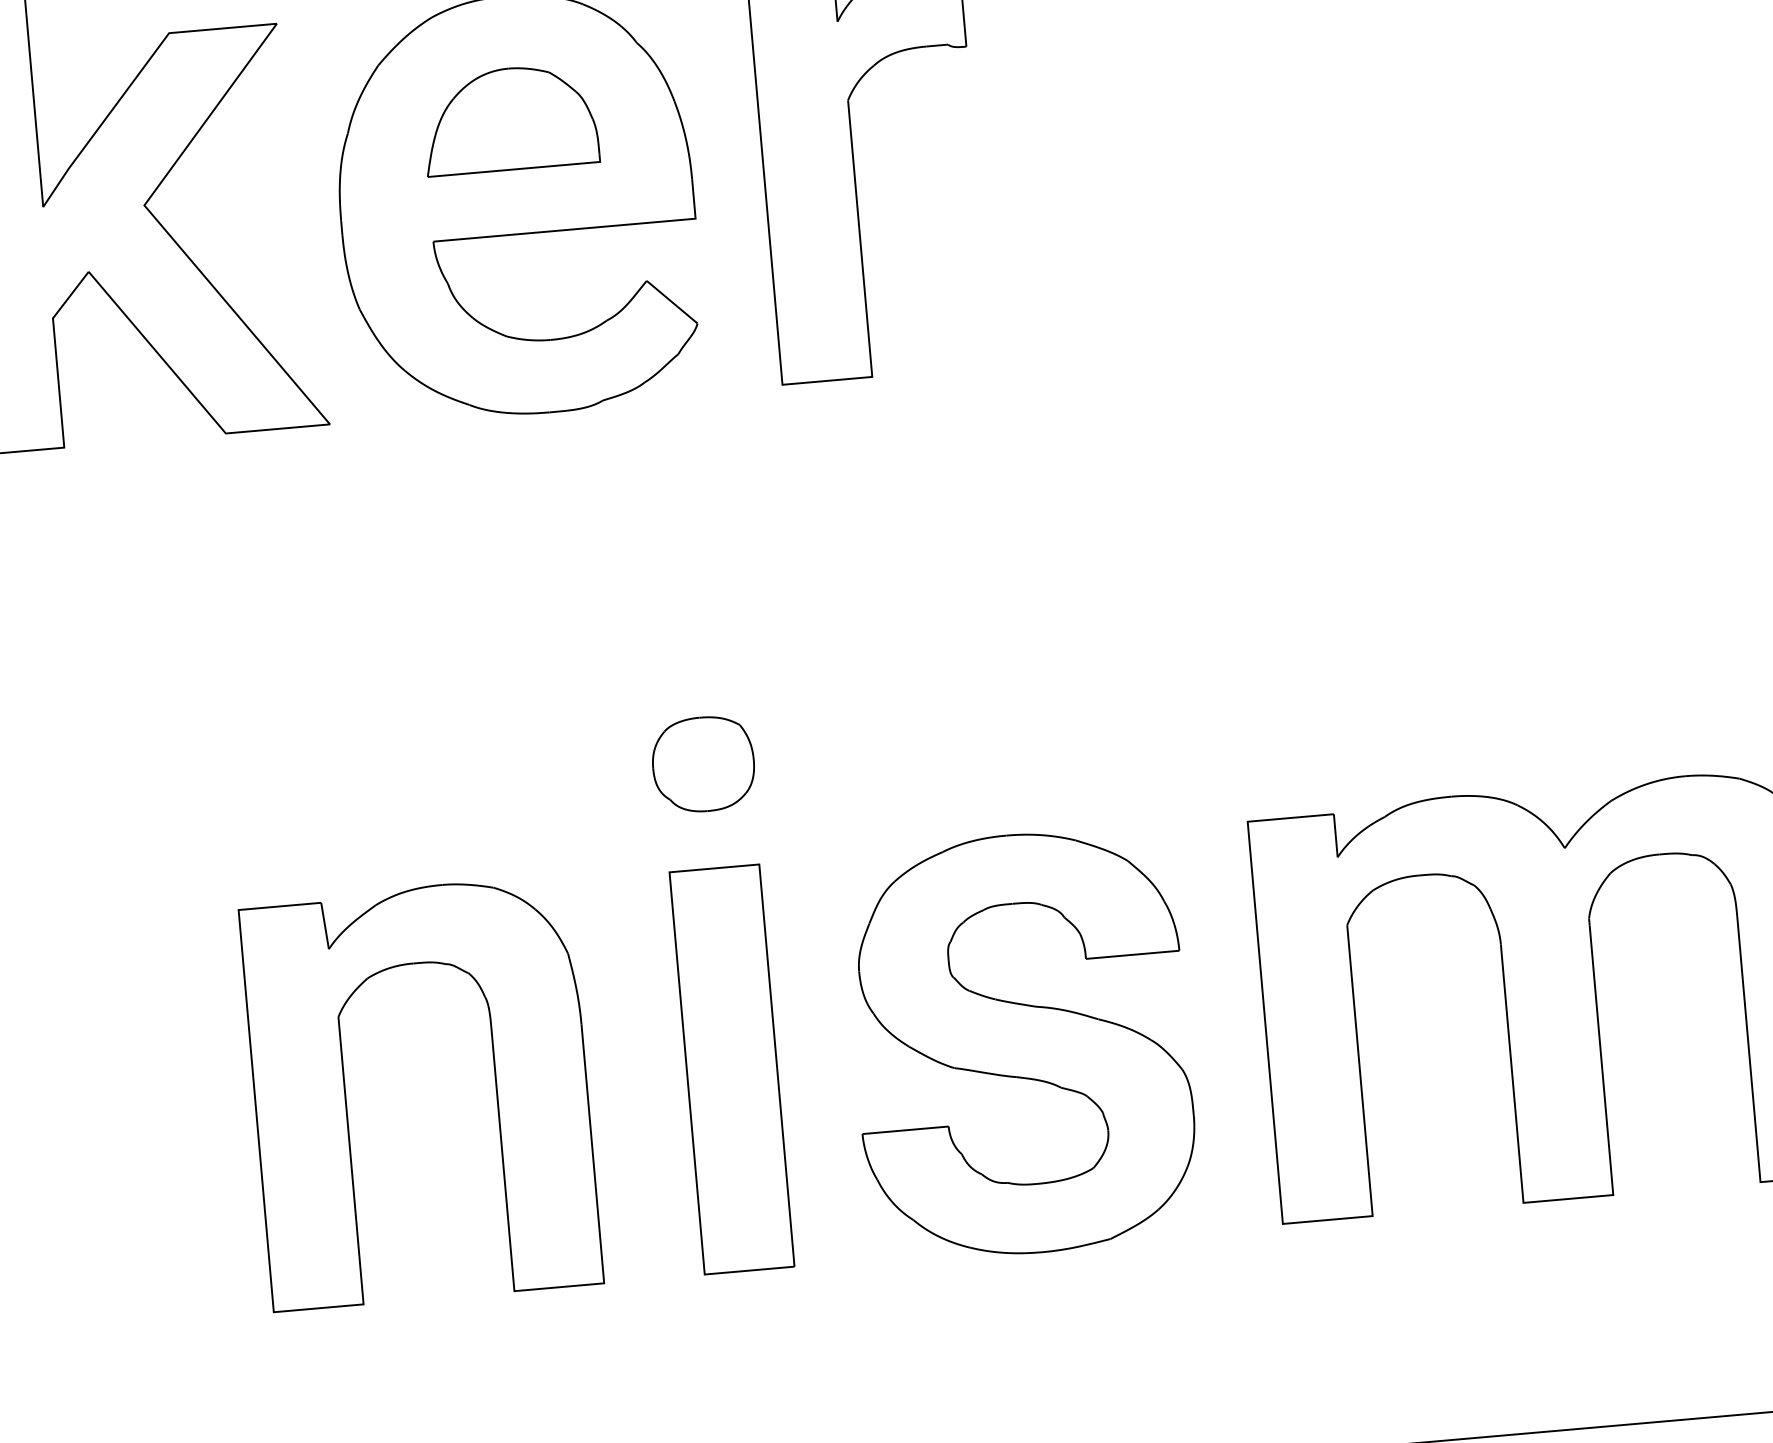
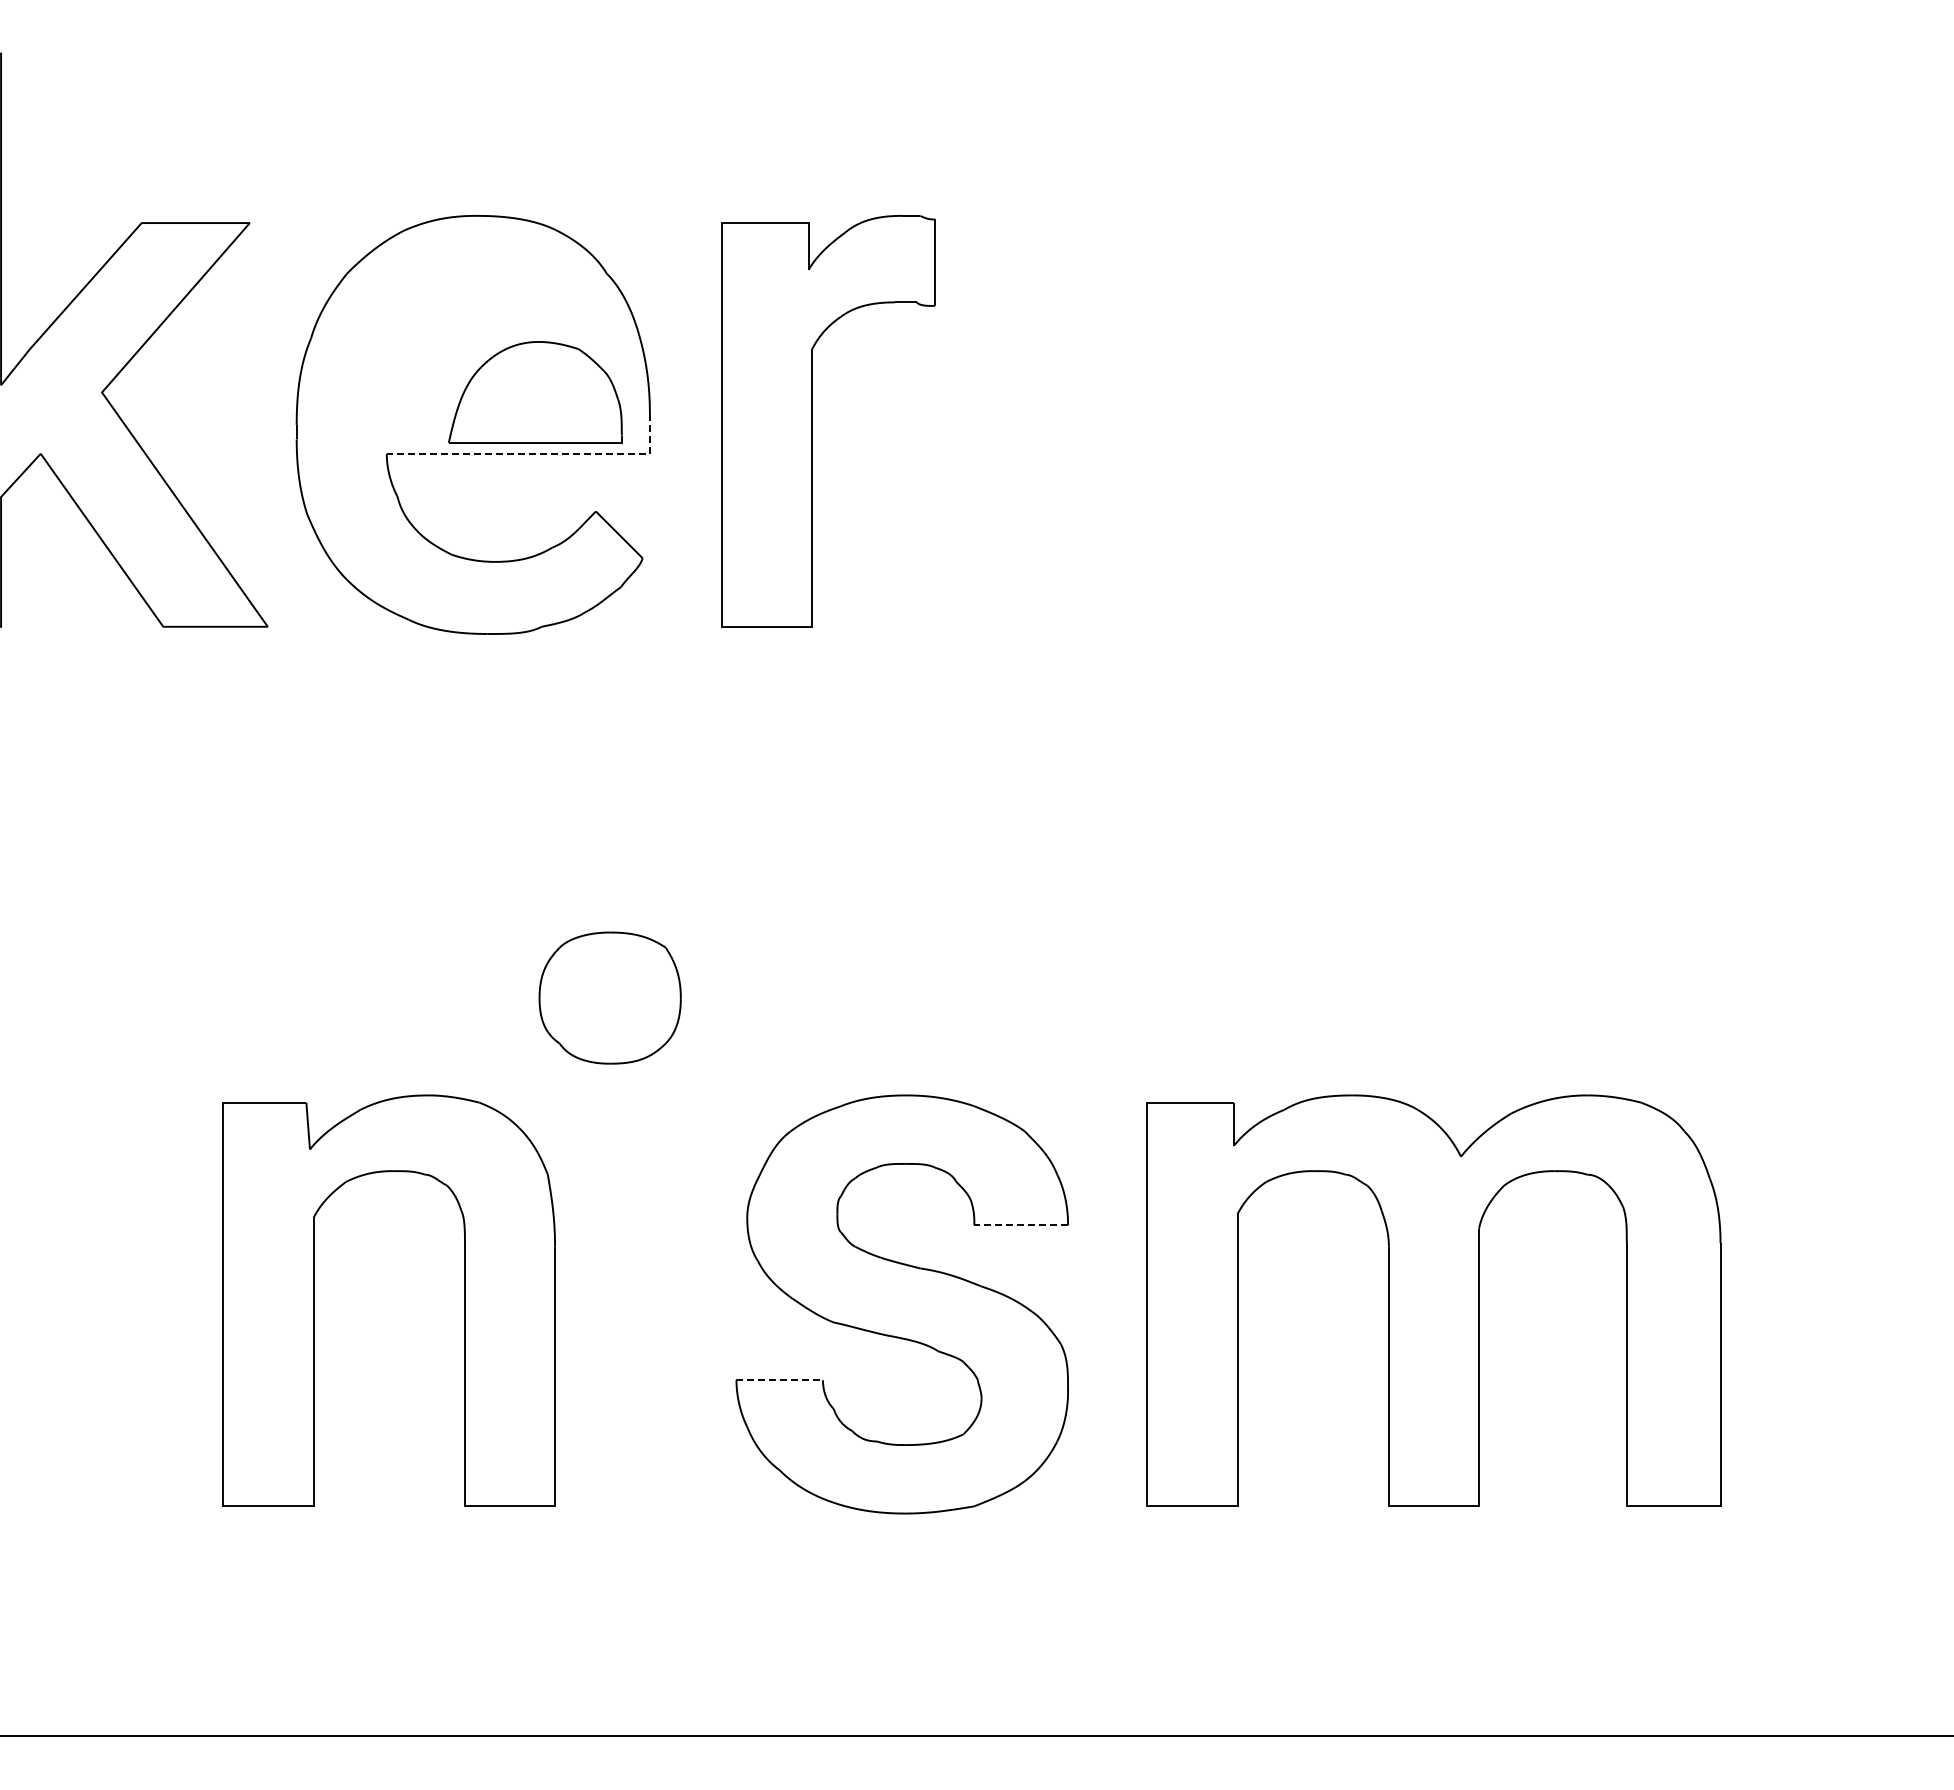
part: (509, 119) -> (535, 392), moved
line: (584, 228) -> (538, 453), solid -> dashed
part: (703, 763) -> (610, 997), size x1.4
line: (1132, 955) -> (1021, 1225), solid -> dashed
part: (731, 1069) -> (611, 1304), removed
part: (346, 1099) -> (314, 1300), moved
line: (906, 1130) -> (780, 1380), solid -> dashed

